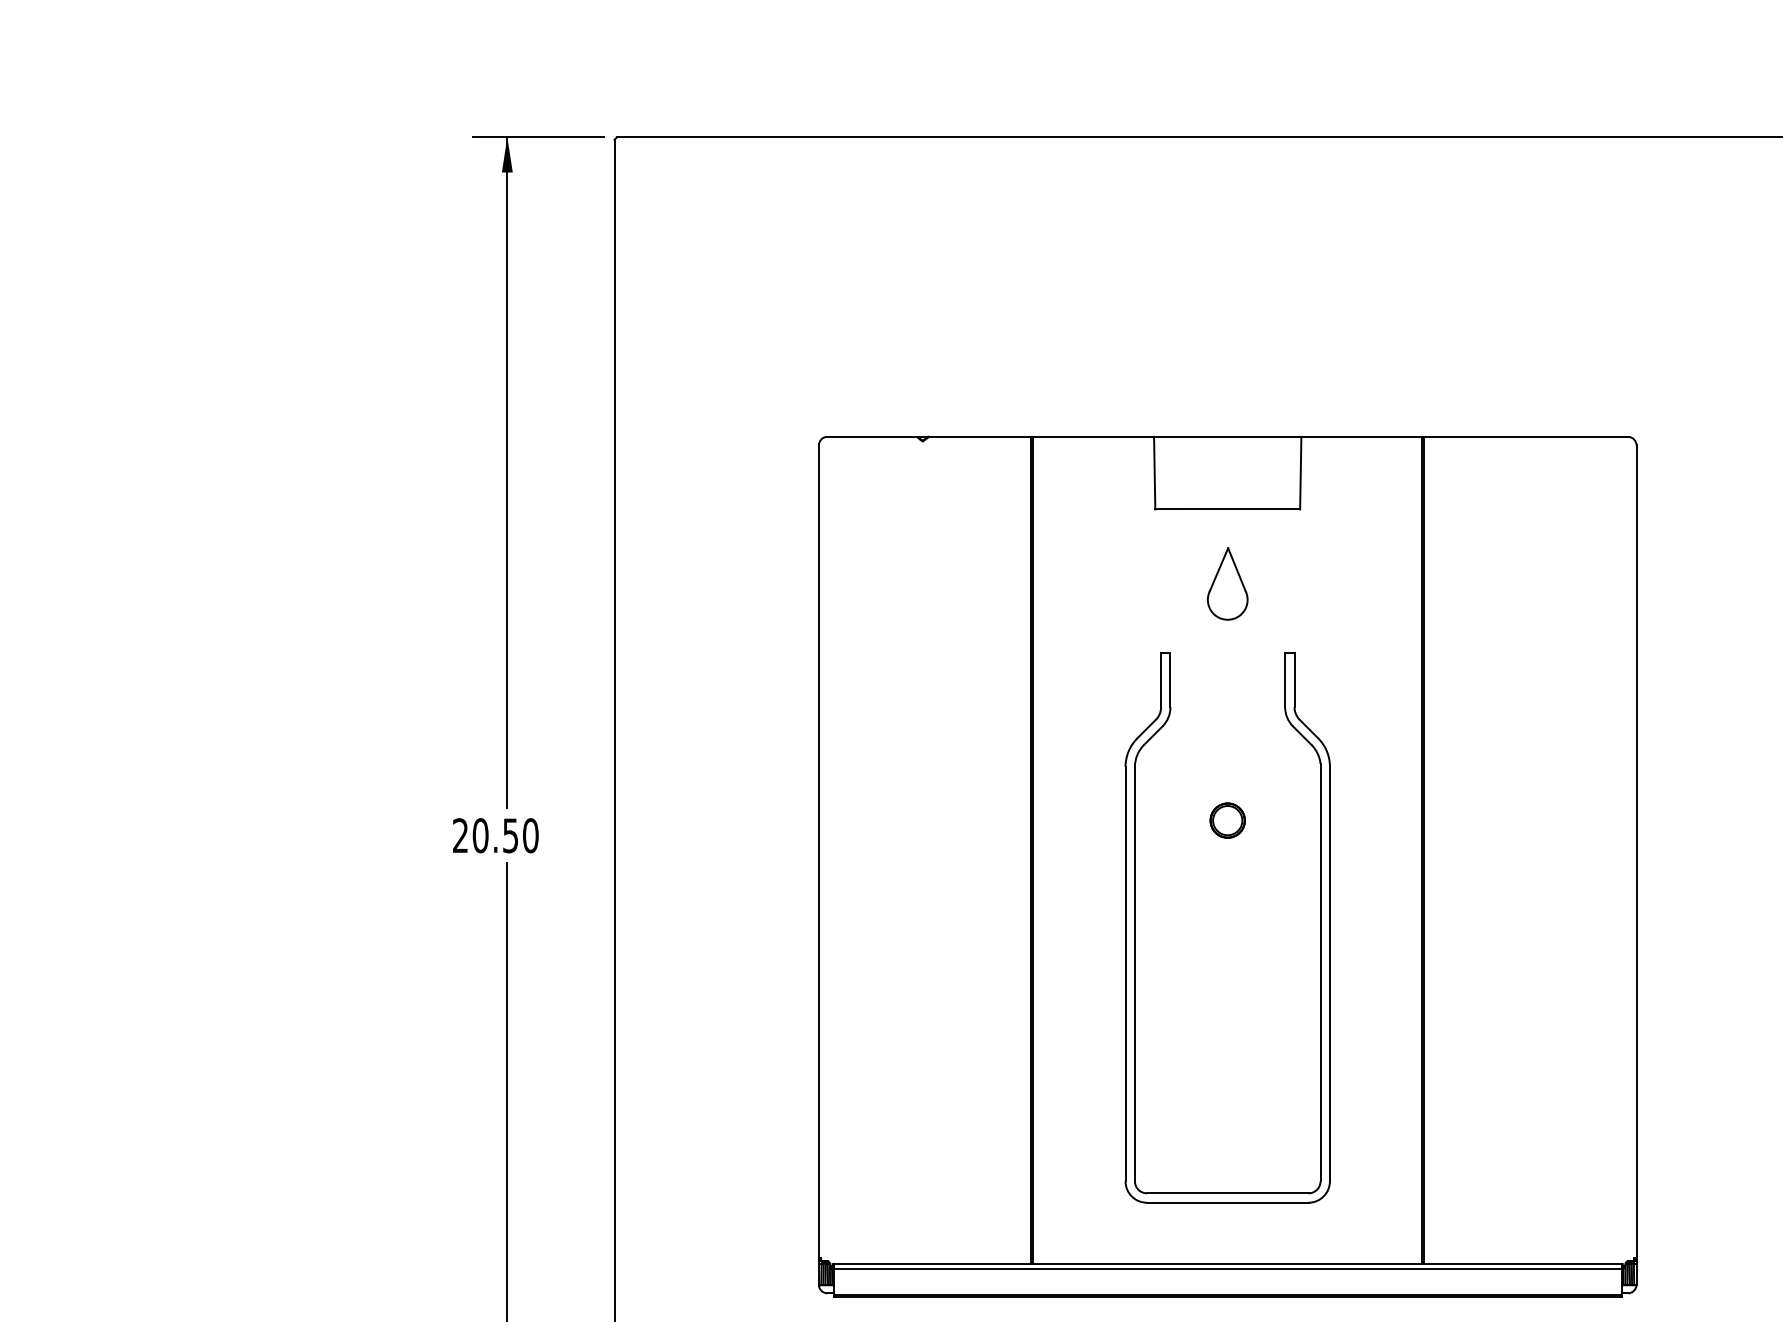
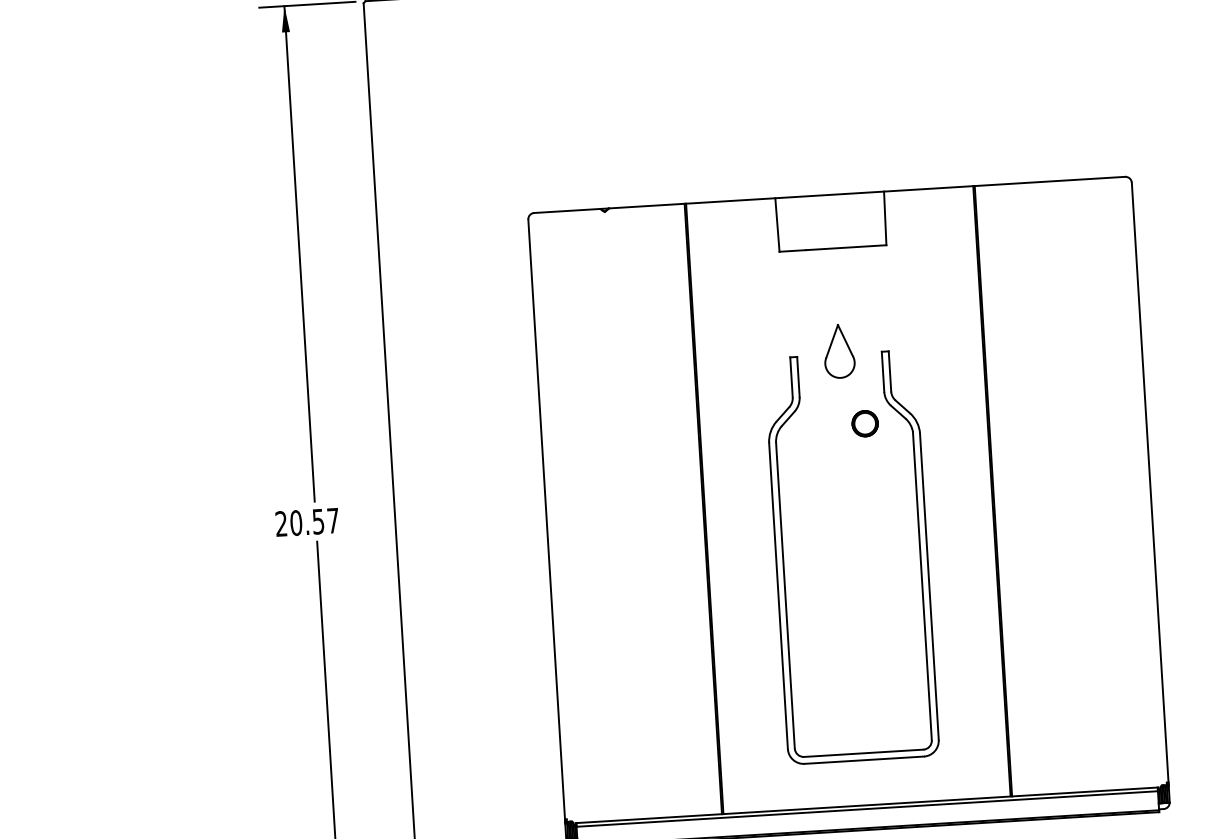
part: (1227, 583) -> (839, 351), moved
part: (1227, 820) -> (865, 423), moved
text: (530, 835) -> (333, 520), 20.50 -> 20.57

